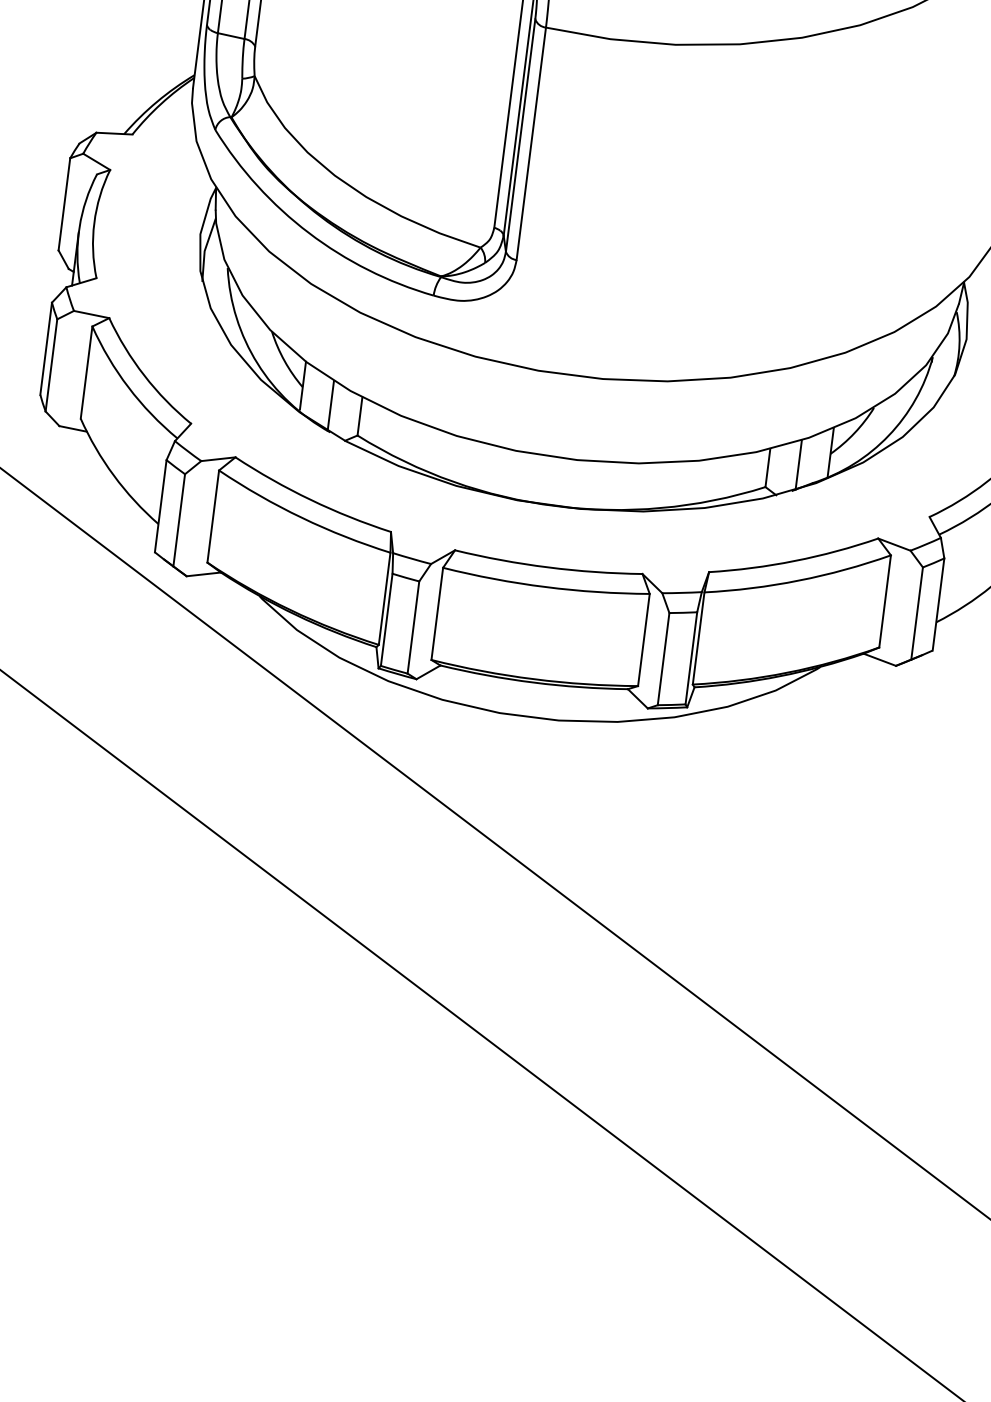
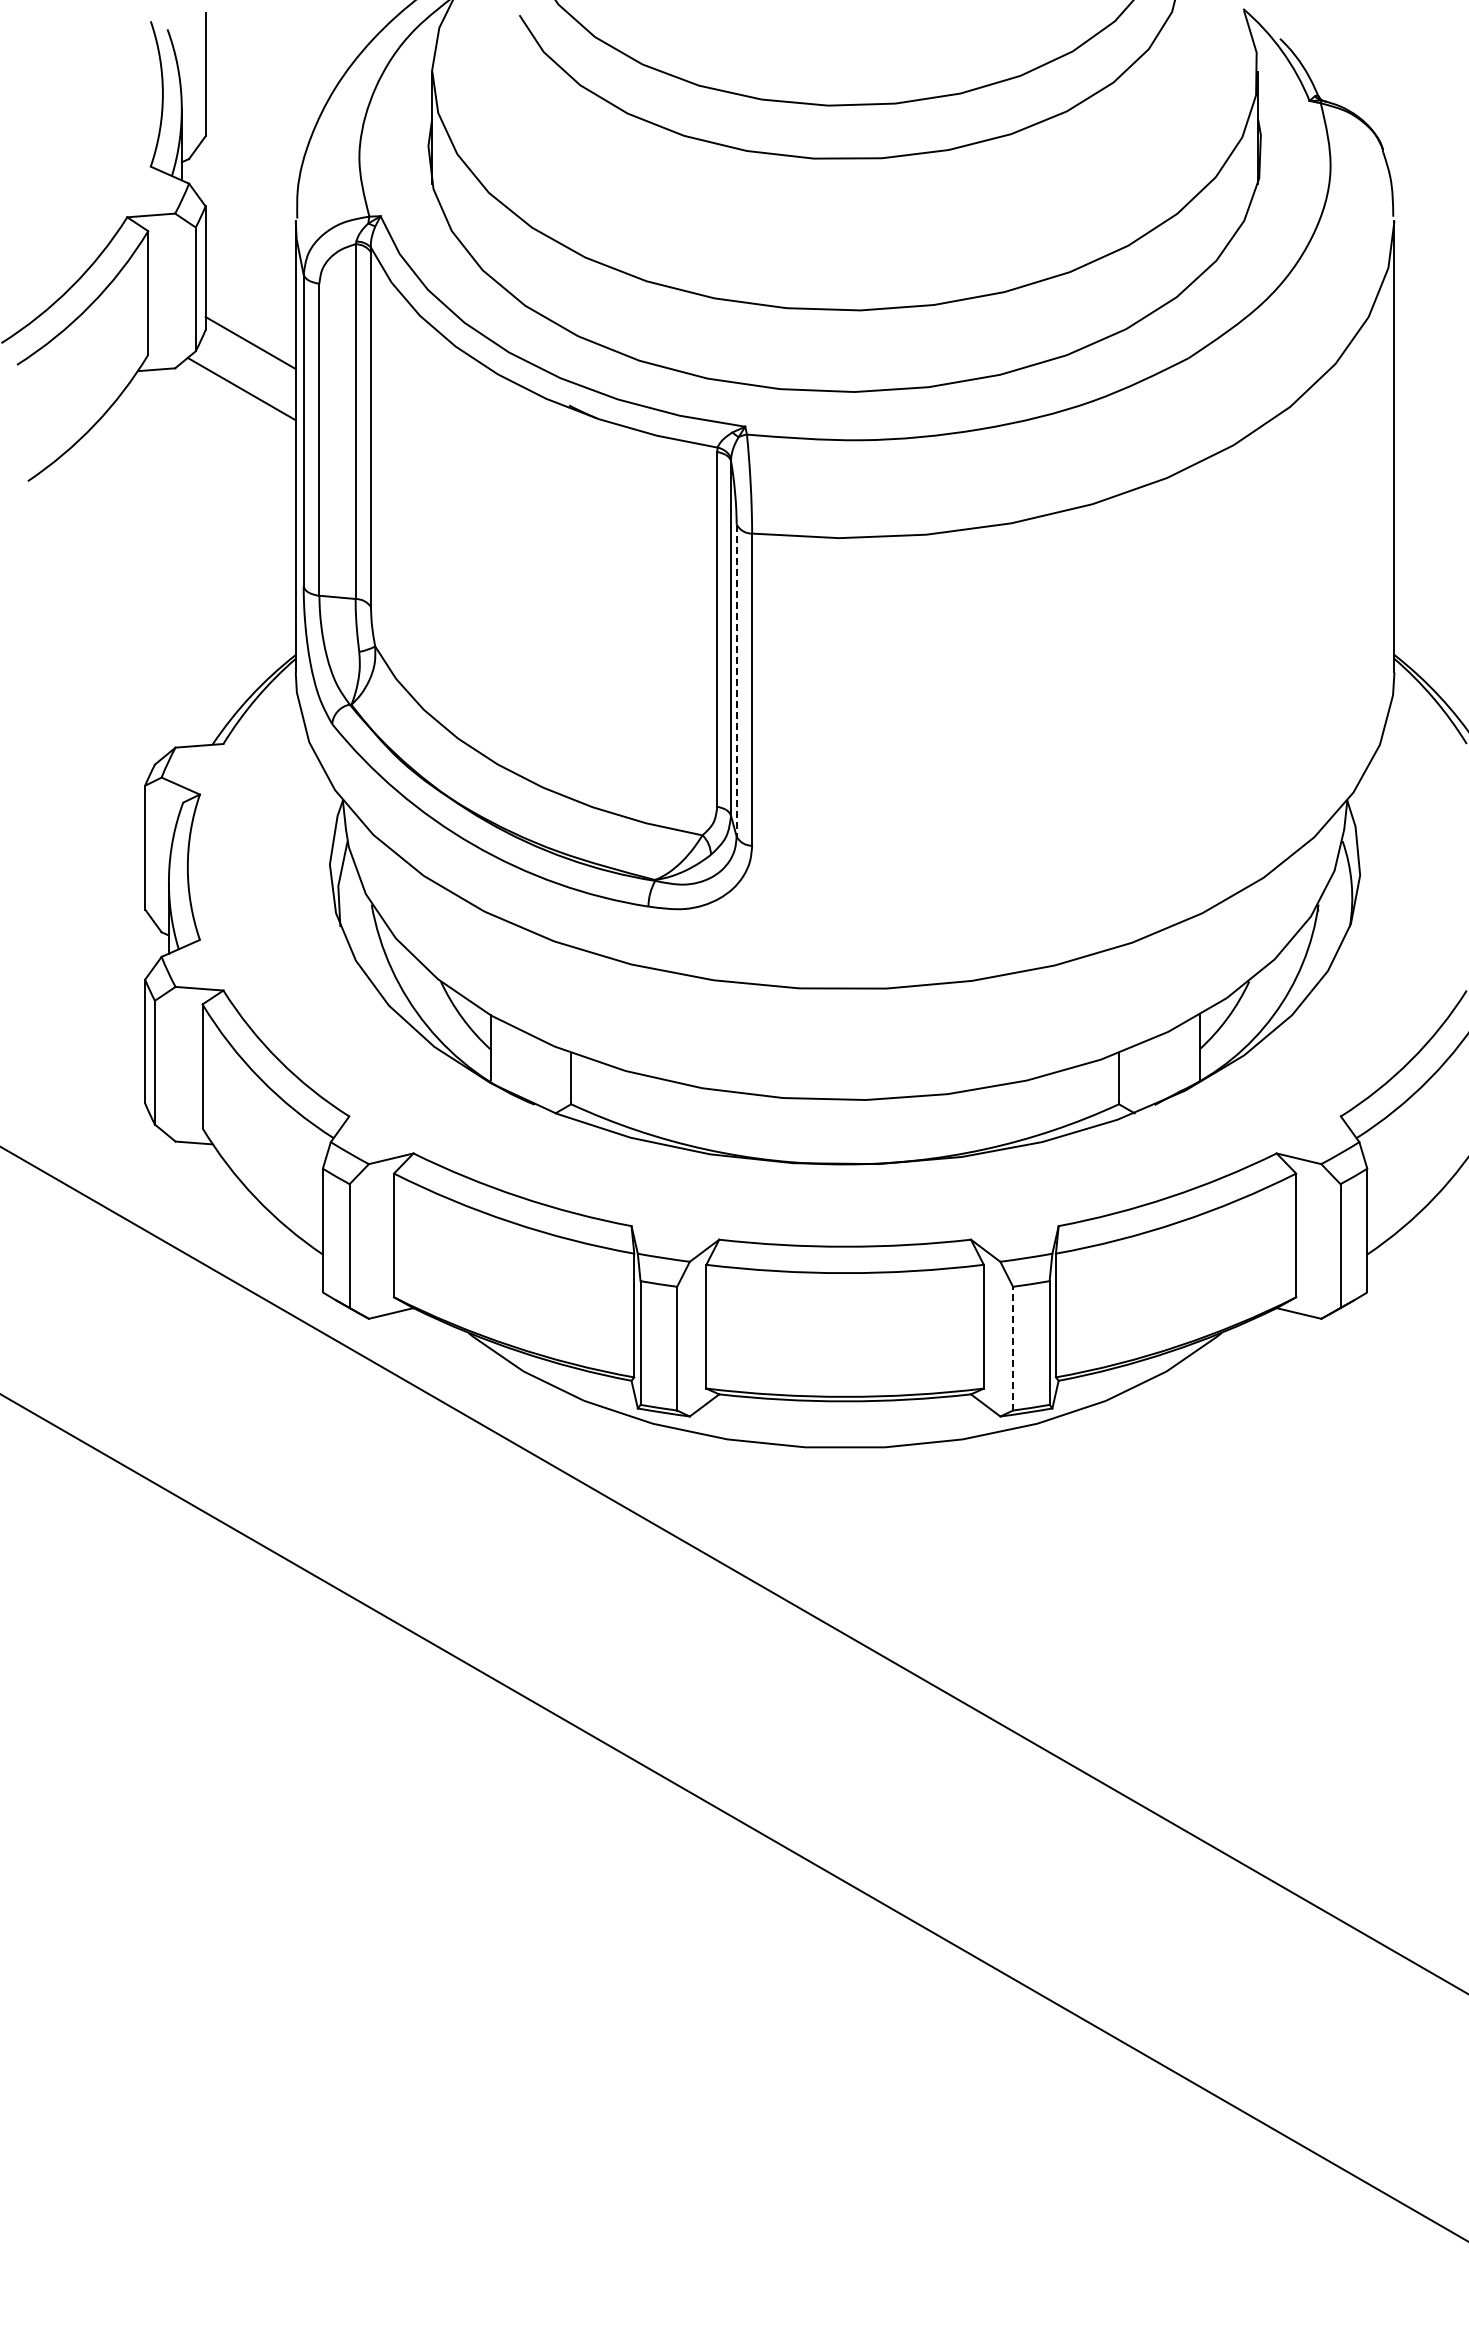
line: (520, 136) -> (736, 681), solid -> dashed
line: (330, 405) -> (530, 1069), removed
line: (798, 464) -> (1159, 1069), removed
line: (663, 659) -> (1013, 1348), solid -> dashed

